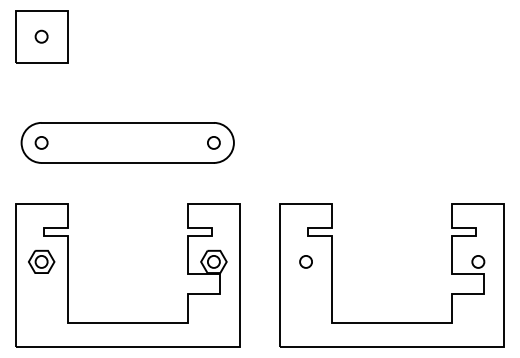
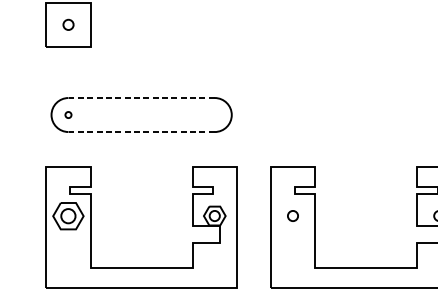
line: (128, 122) -> (142, 97), solid -> dashed
circle: (41, 142) -> (68, 114), size x0.6
circle: (213, 142) -> (214, 114), removed
line: (128, 162) -> (142, 131), solid -> dashed
part: (41, 261) -> (68, 215), size x1.4

